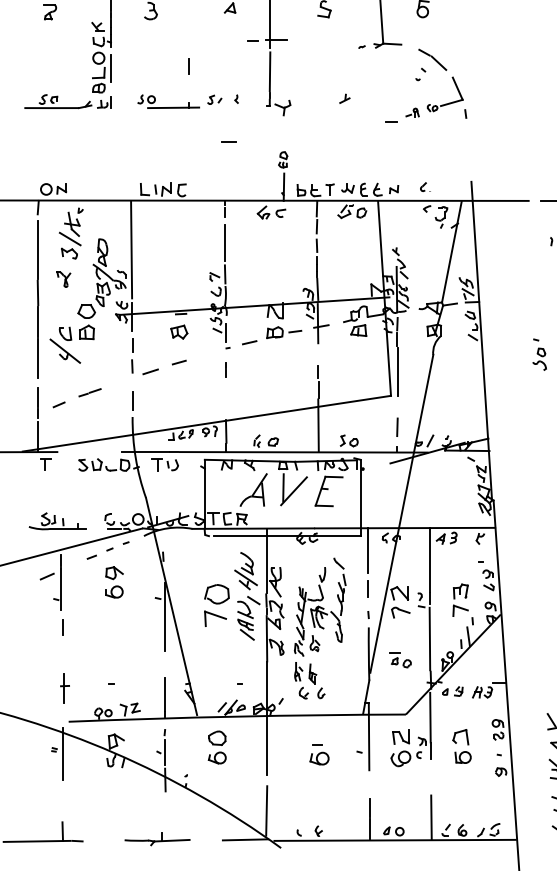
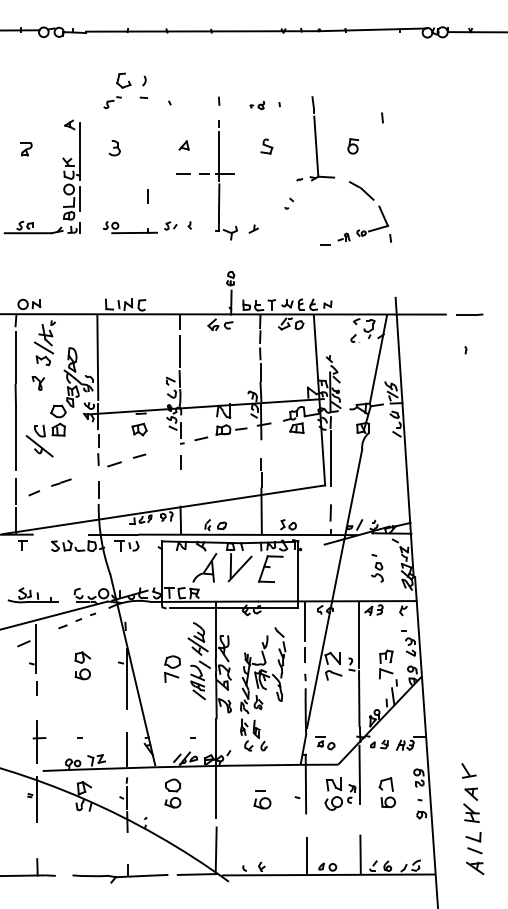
part: (419, 74) -> (288, 203), moved
part: (344, 98) -> (253, 228), moved
line: (229, 141) -> (183, 173), moved
part: (425, 187) -> (355, 338), moved
part: (539, 354) -> (377, 568), moved
part: (114, 581) -> (82, 665), moved
part: (216, 604) -> (172, 668), size x0.71
part: (400, 660) -> (325, 743), moved
part: (65, 688) -> (39, 741), size x1.67
part: (157, 838) -> (120, 873), size x1.67

